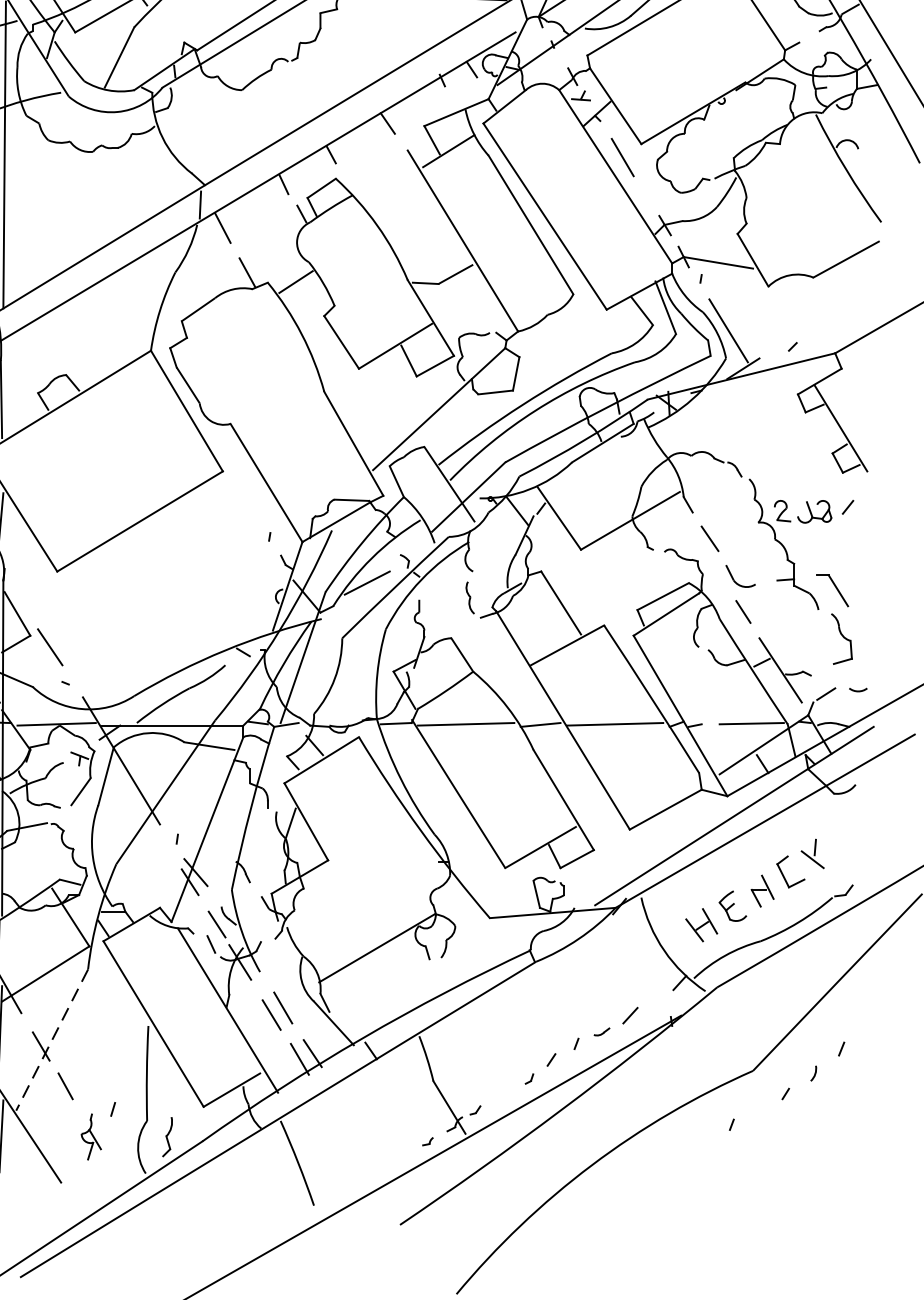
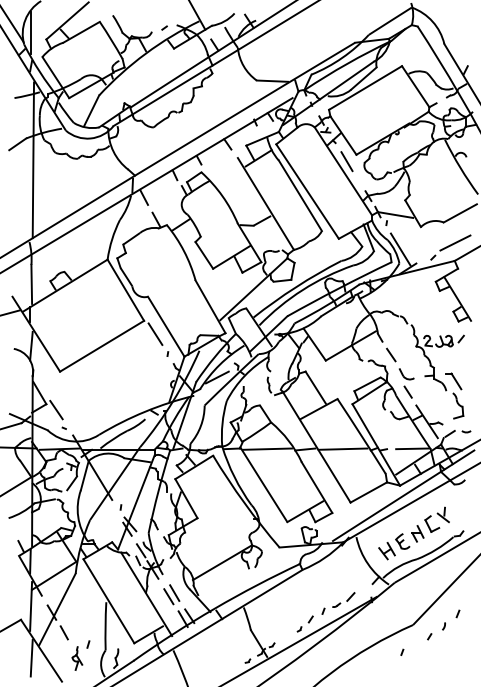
line: (836, 316) -> (455, 242), added
line: (245, 496) -> (155, 333), added
line: (52, 1040) -> (57, 609), dashed -> solid

